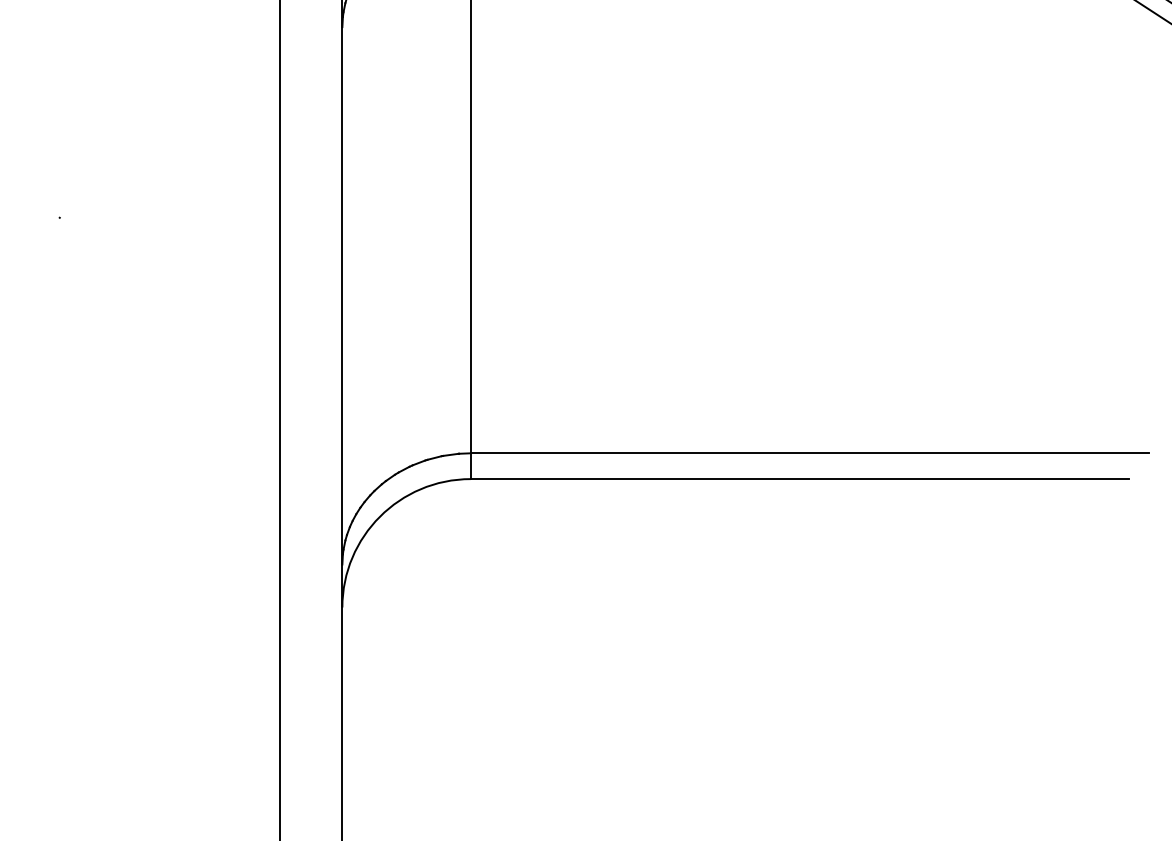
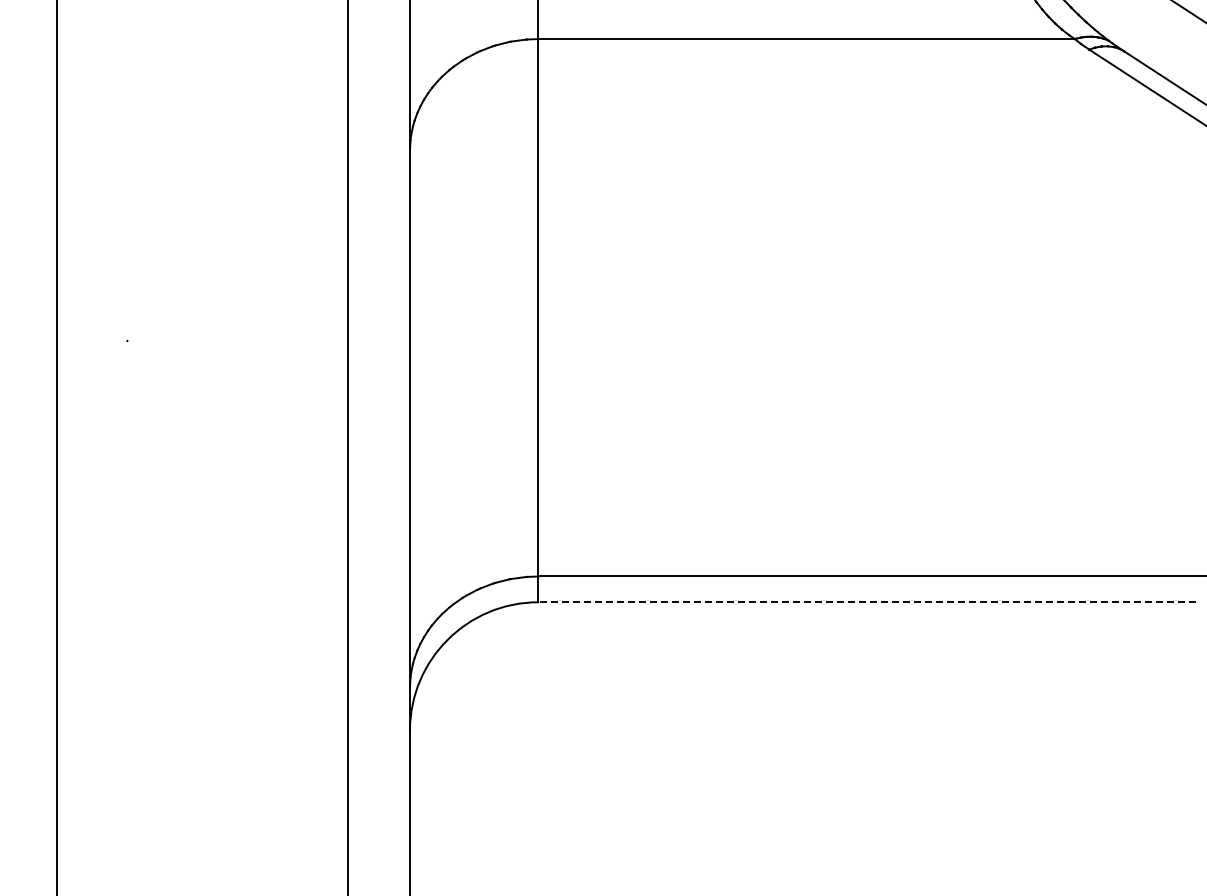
line: (799, 479) -> (867, 602), solid -> dashed

